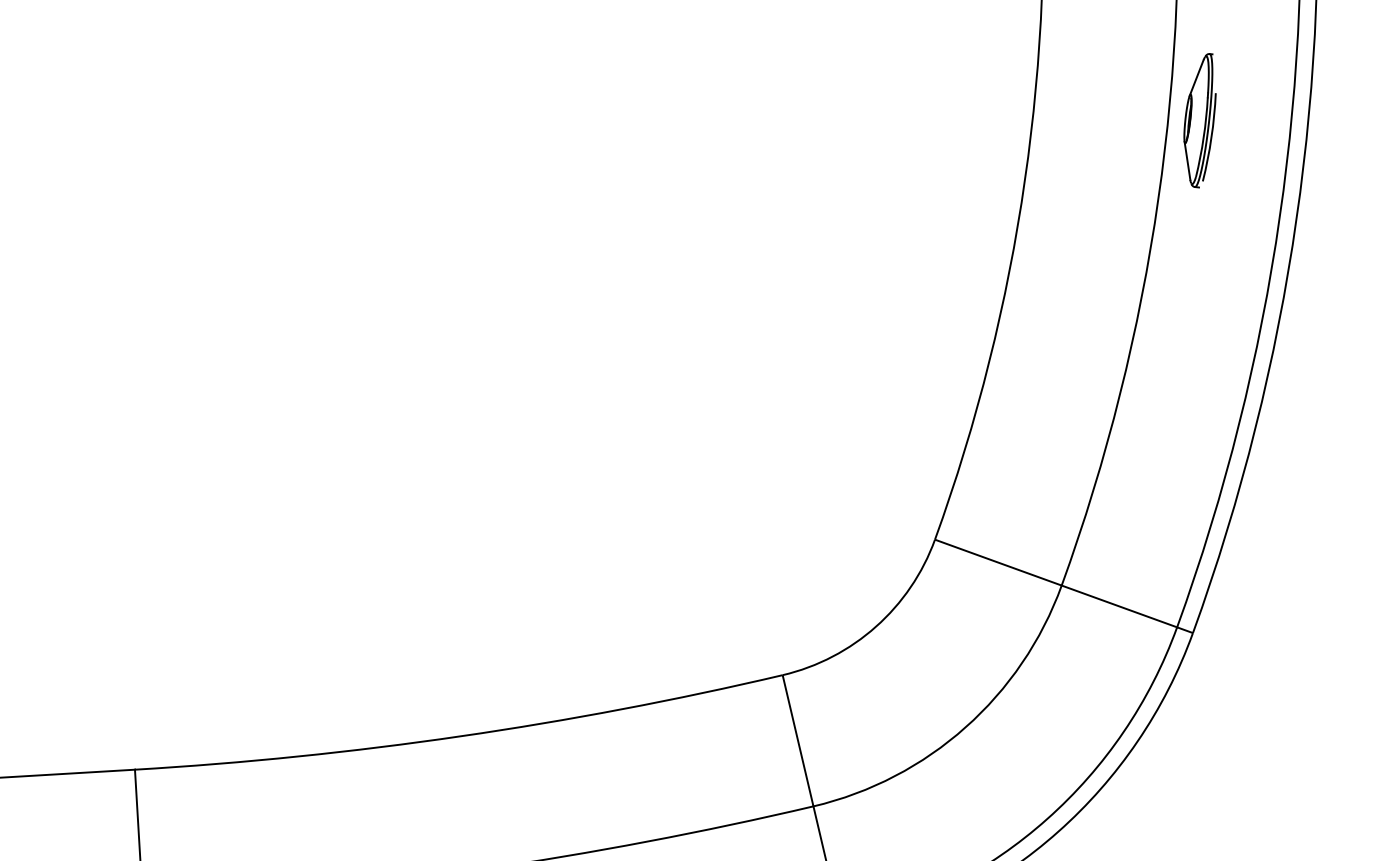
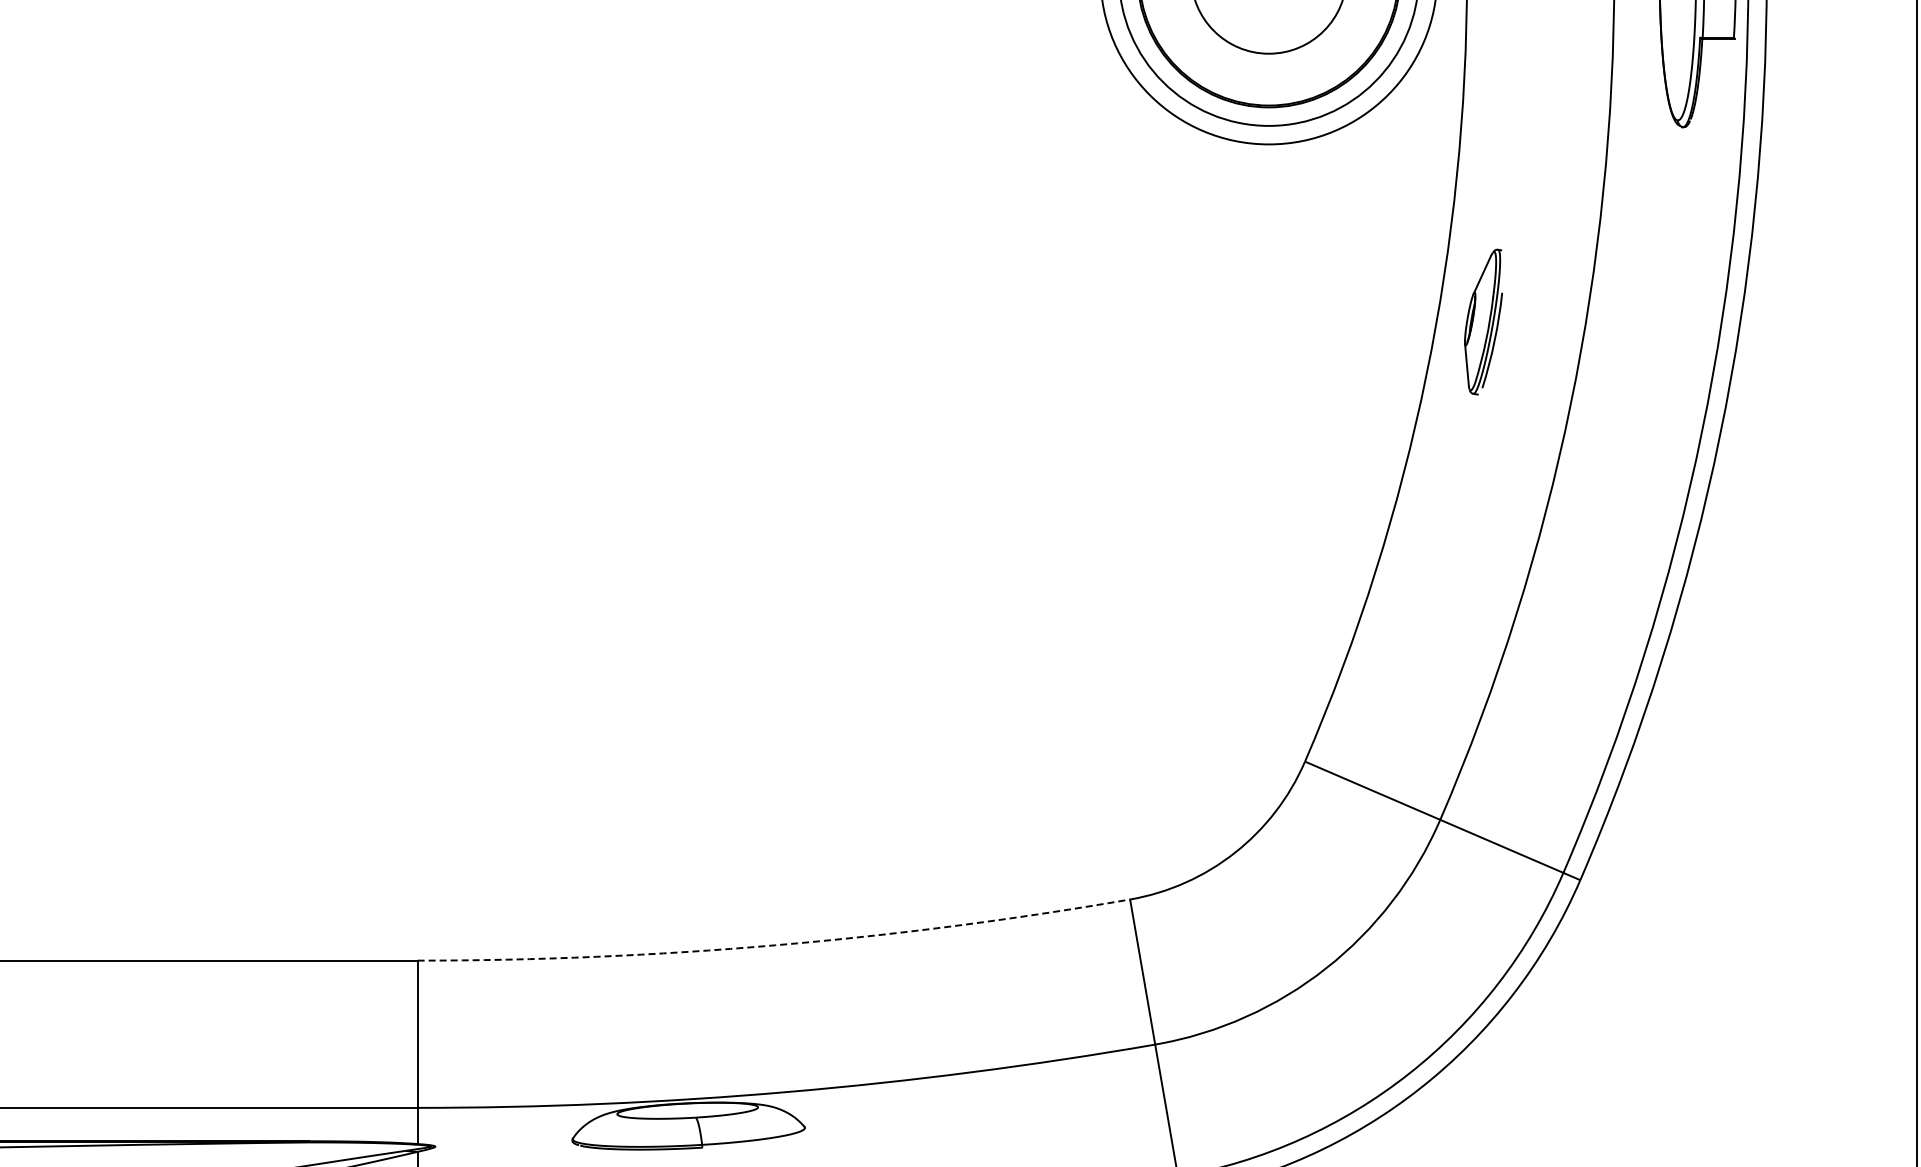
part: (1200, 120) -> (1483, 321), moved
arc: (461, 736) -> (775, 945), solid -> dashed

